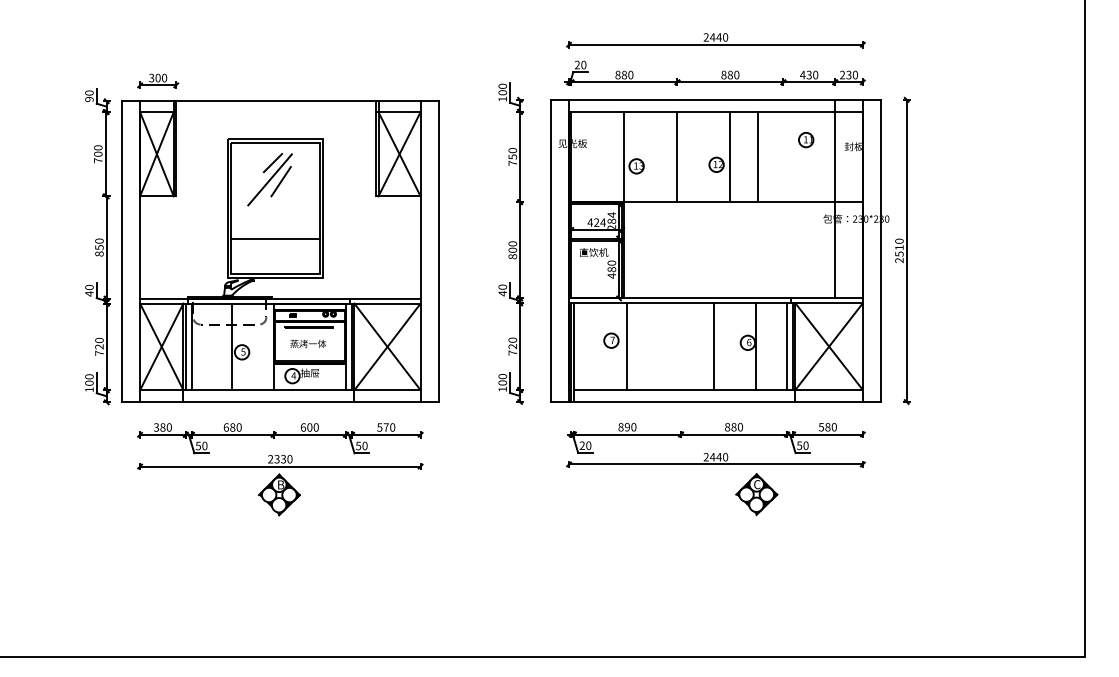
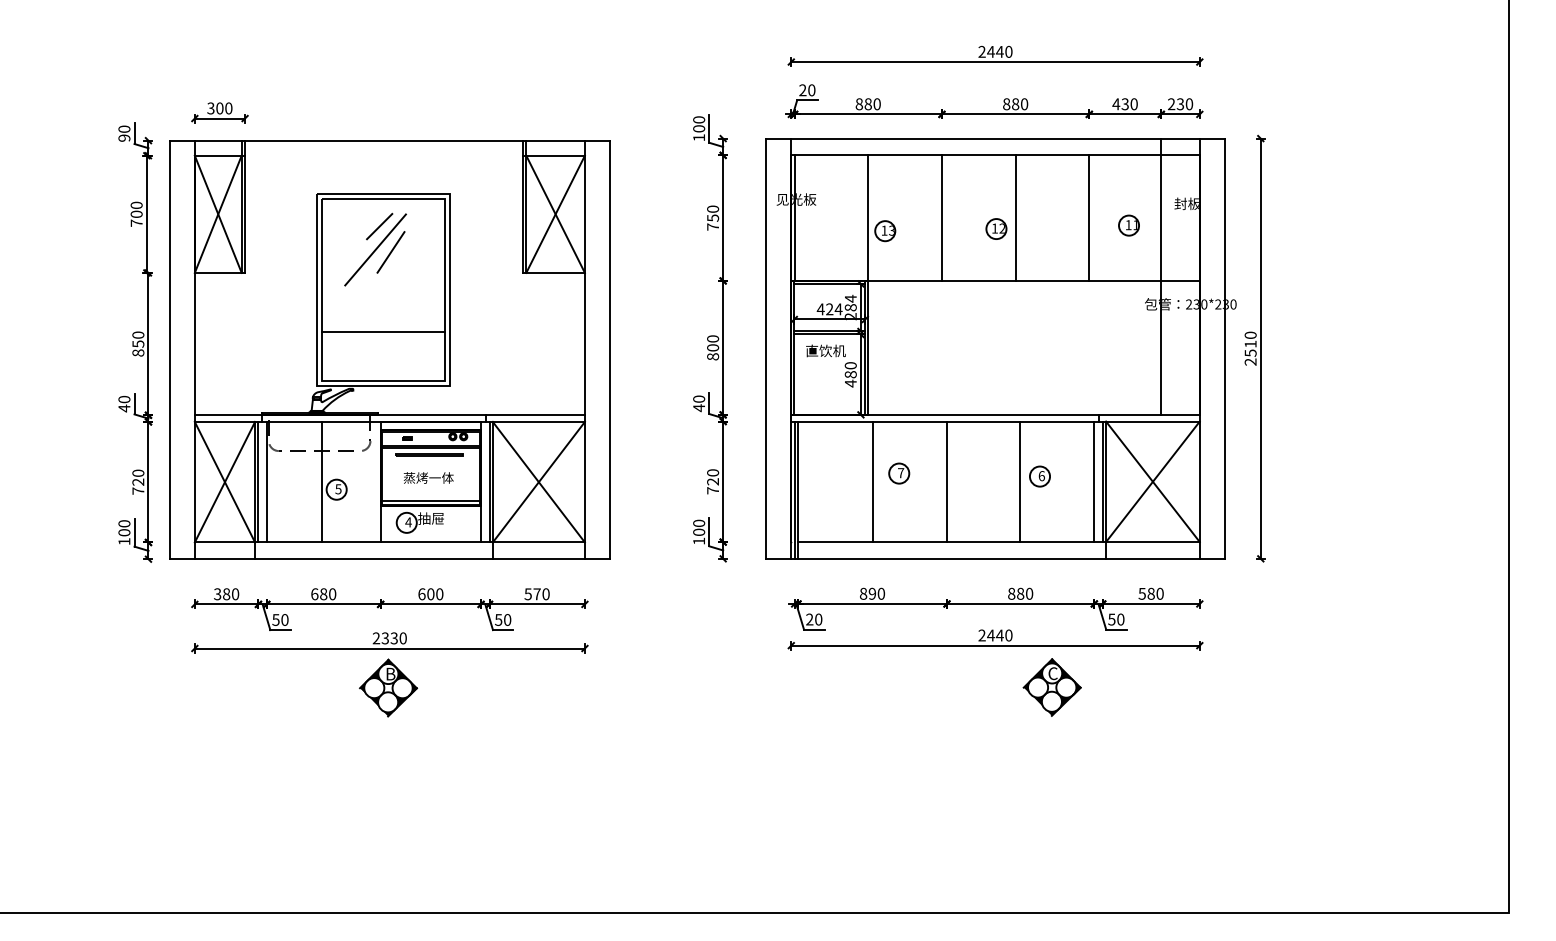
part: (805, 140) -> (1128, 225), moved
line: (757, 156) -> (1089, 217), moved
part: (611, 340) -> (899, 473), moved
line: (714, 346) -> (947, 481), moved
line: (756, 346) -> (1019, 481), moved

